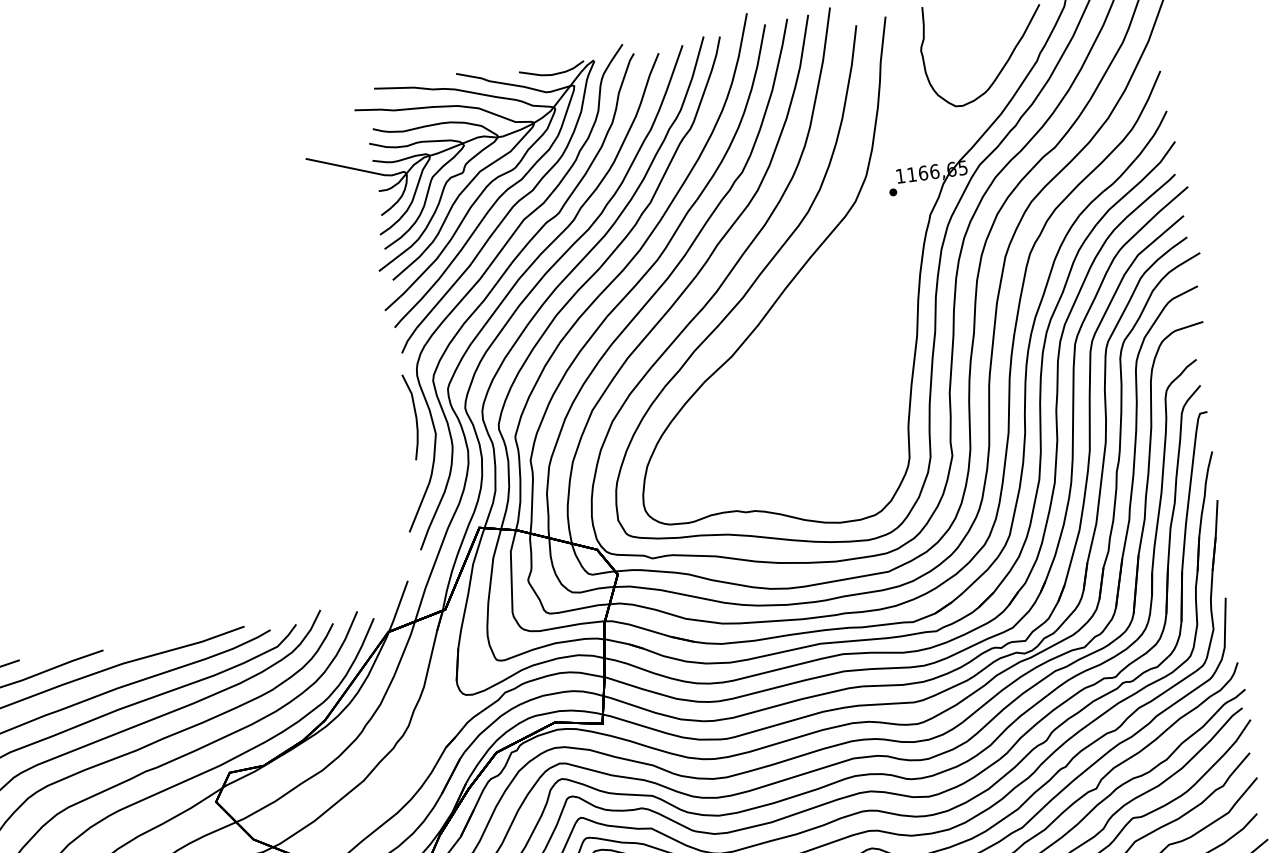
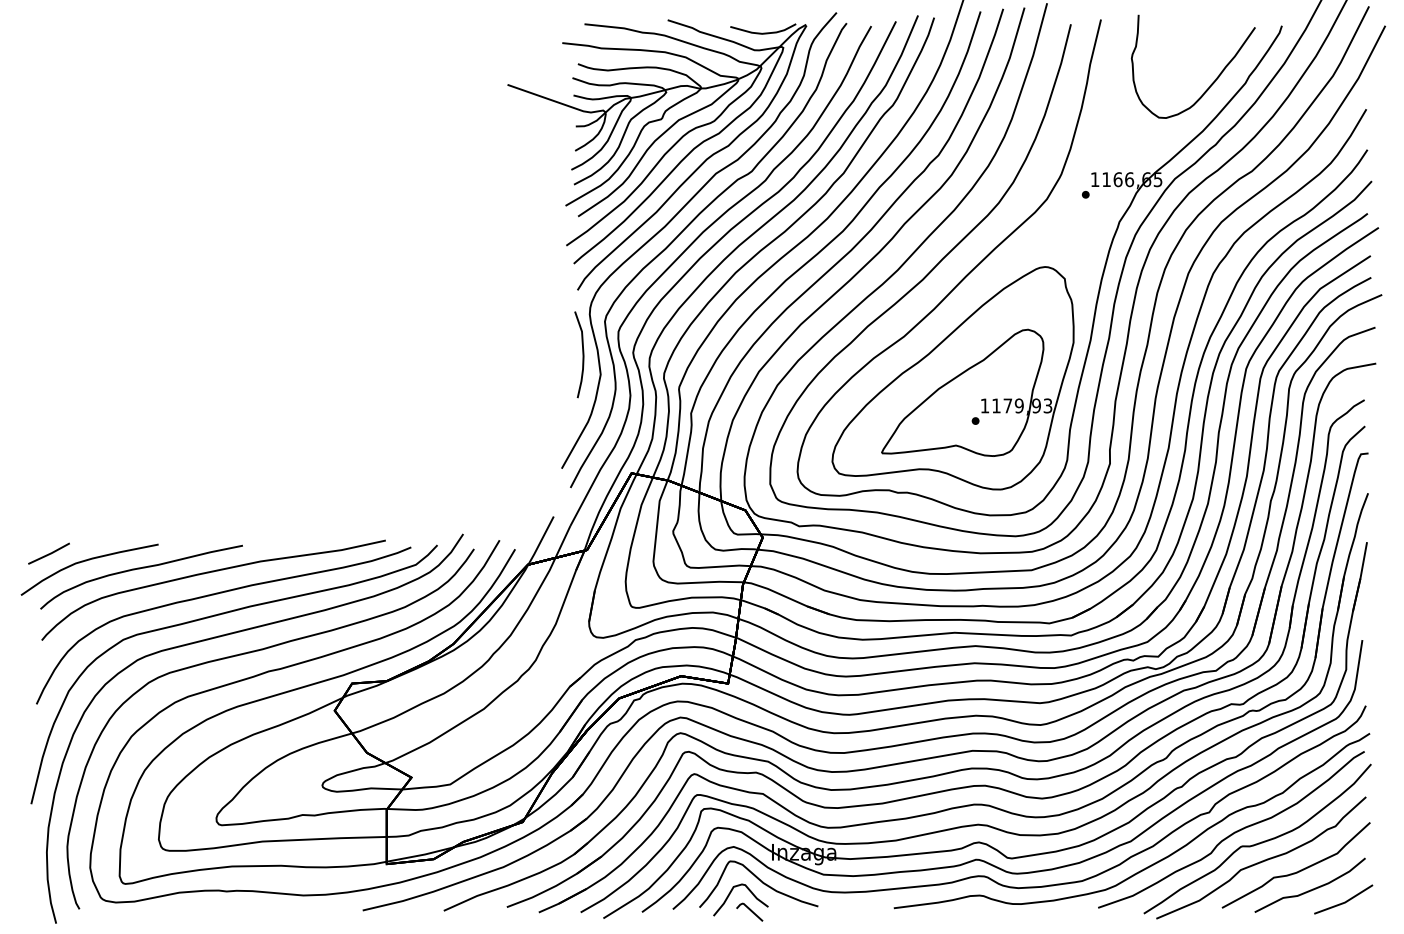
part: (785, 391) -> (952, 378), added

